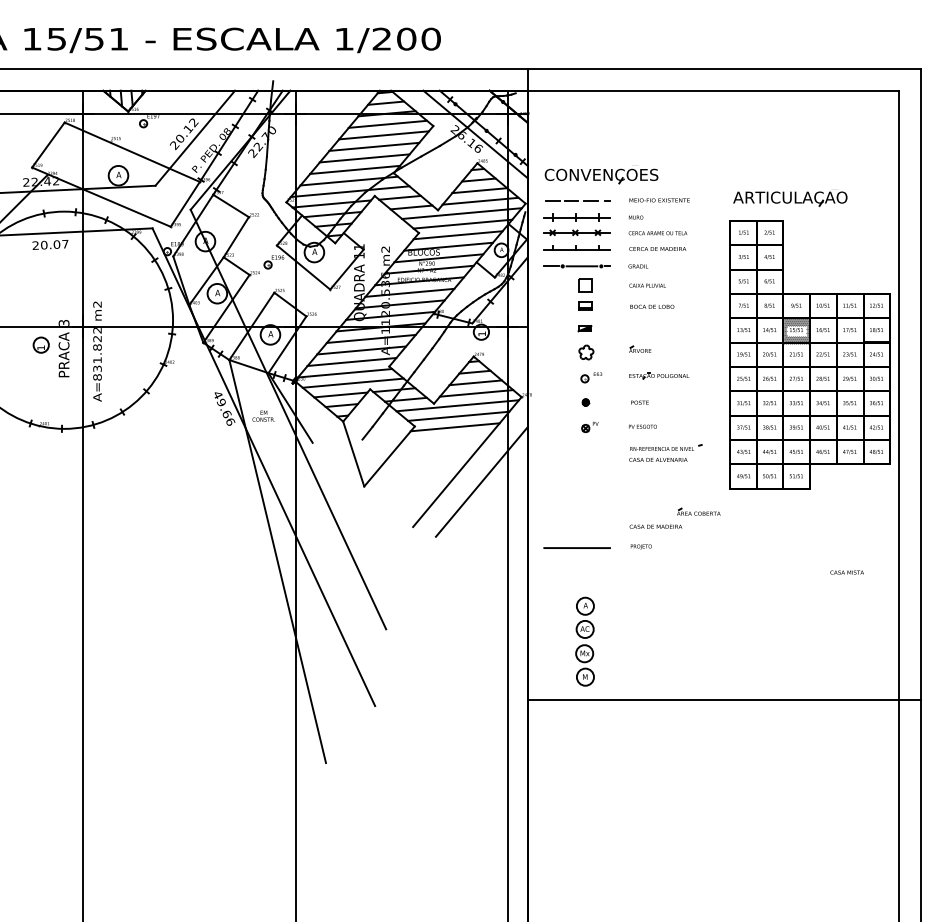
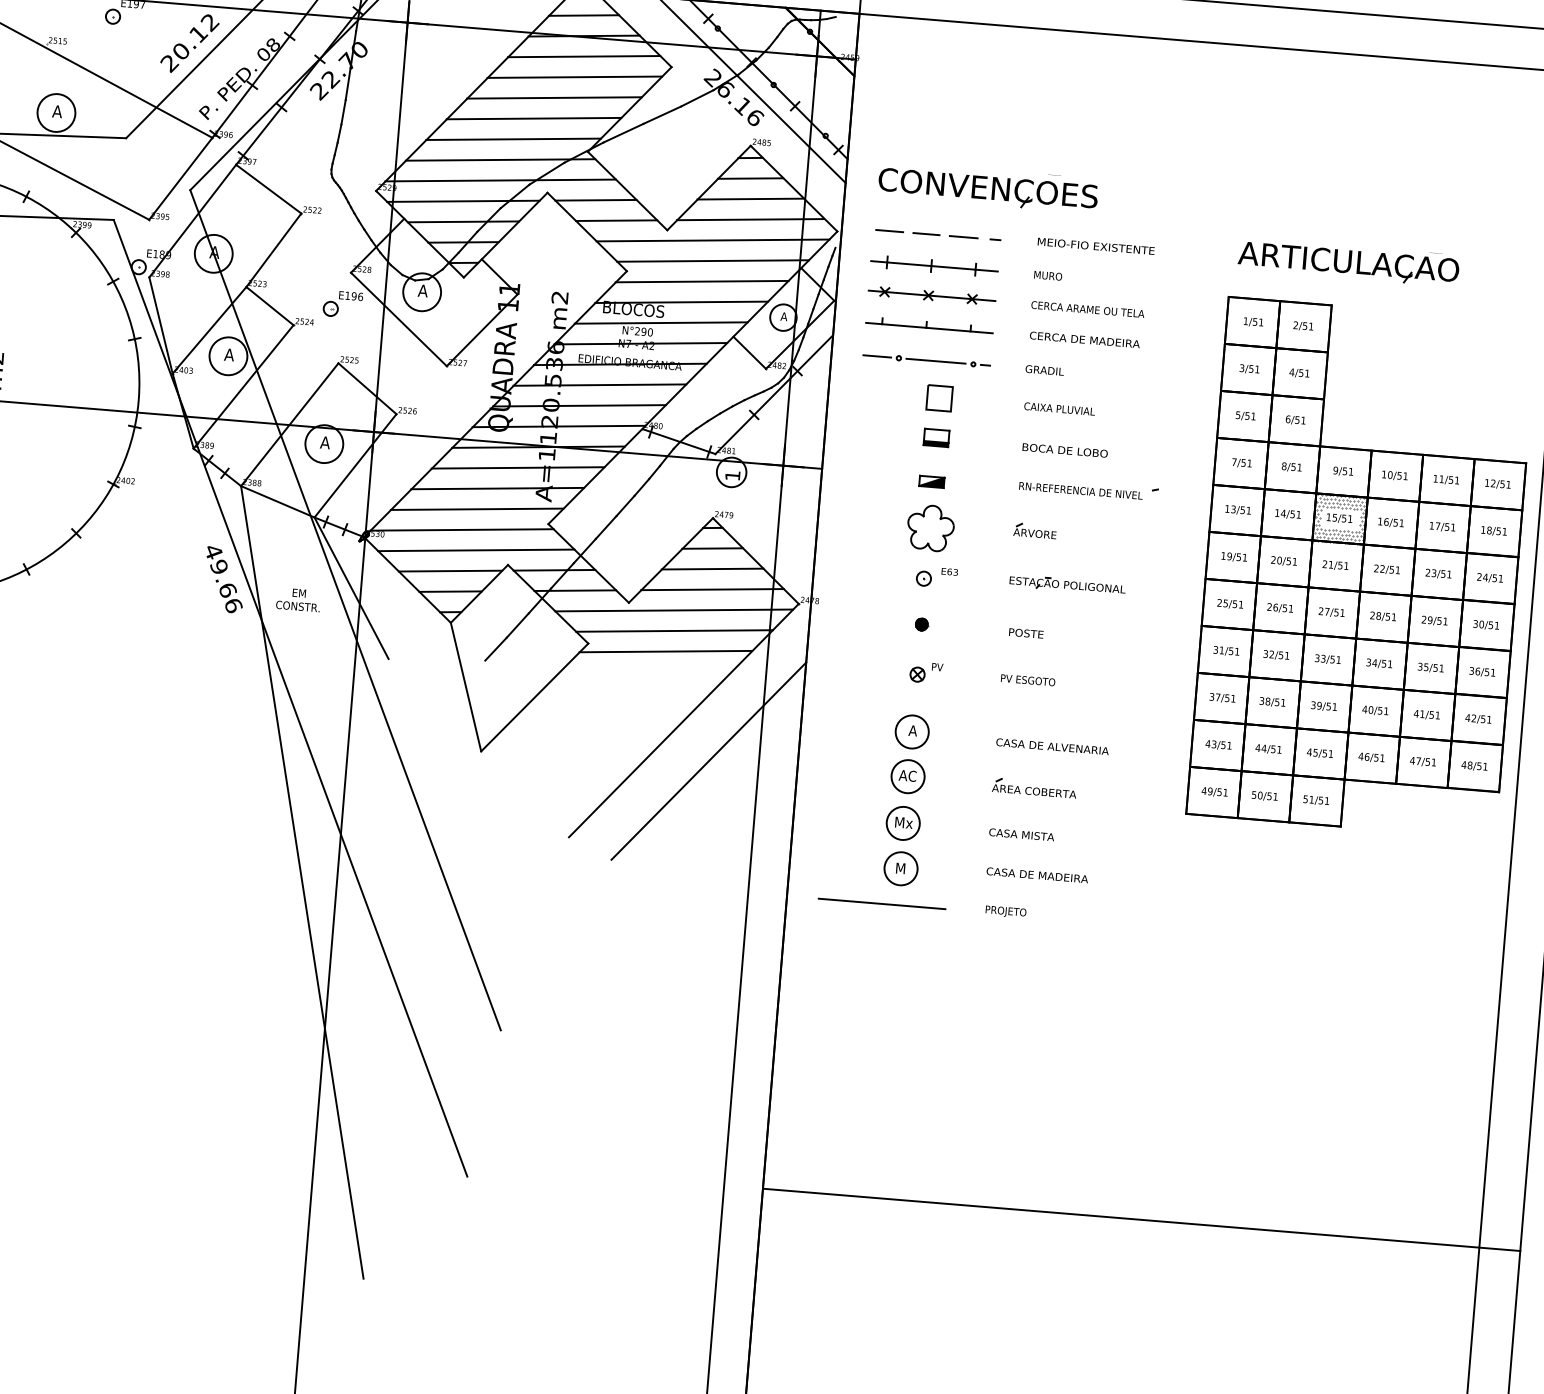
part: (586, 352) -> (931, 528), size x1.67
part: (666, 447) -> (1089, 488), moved
part: (698, 511) -> (1034, 787), moved
text: (846, 572) -> (1020, 834), moved
part: (584, 641) -> (904, 799), moved

